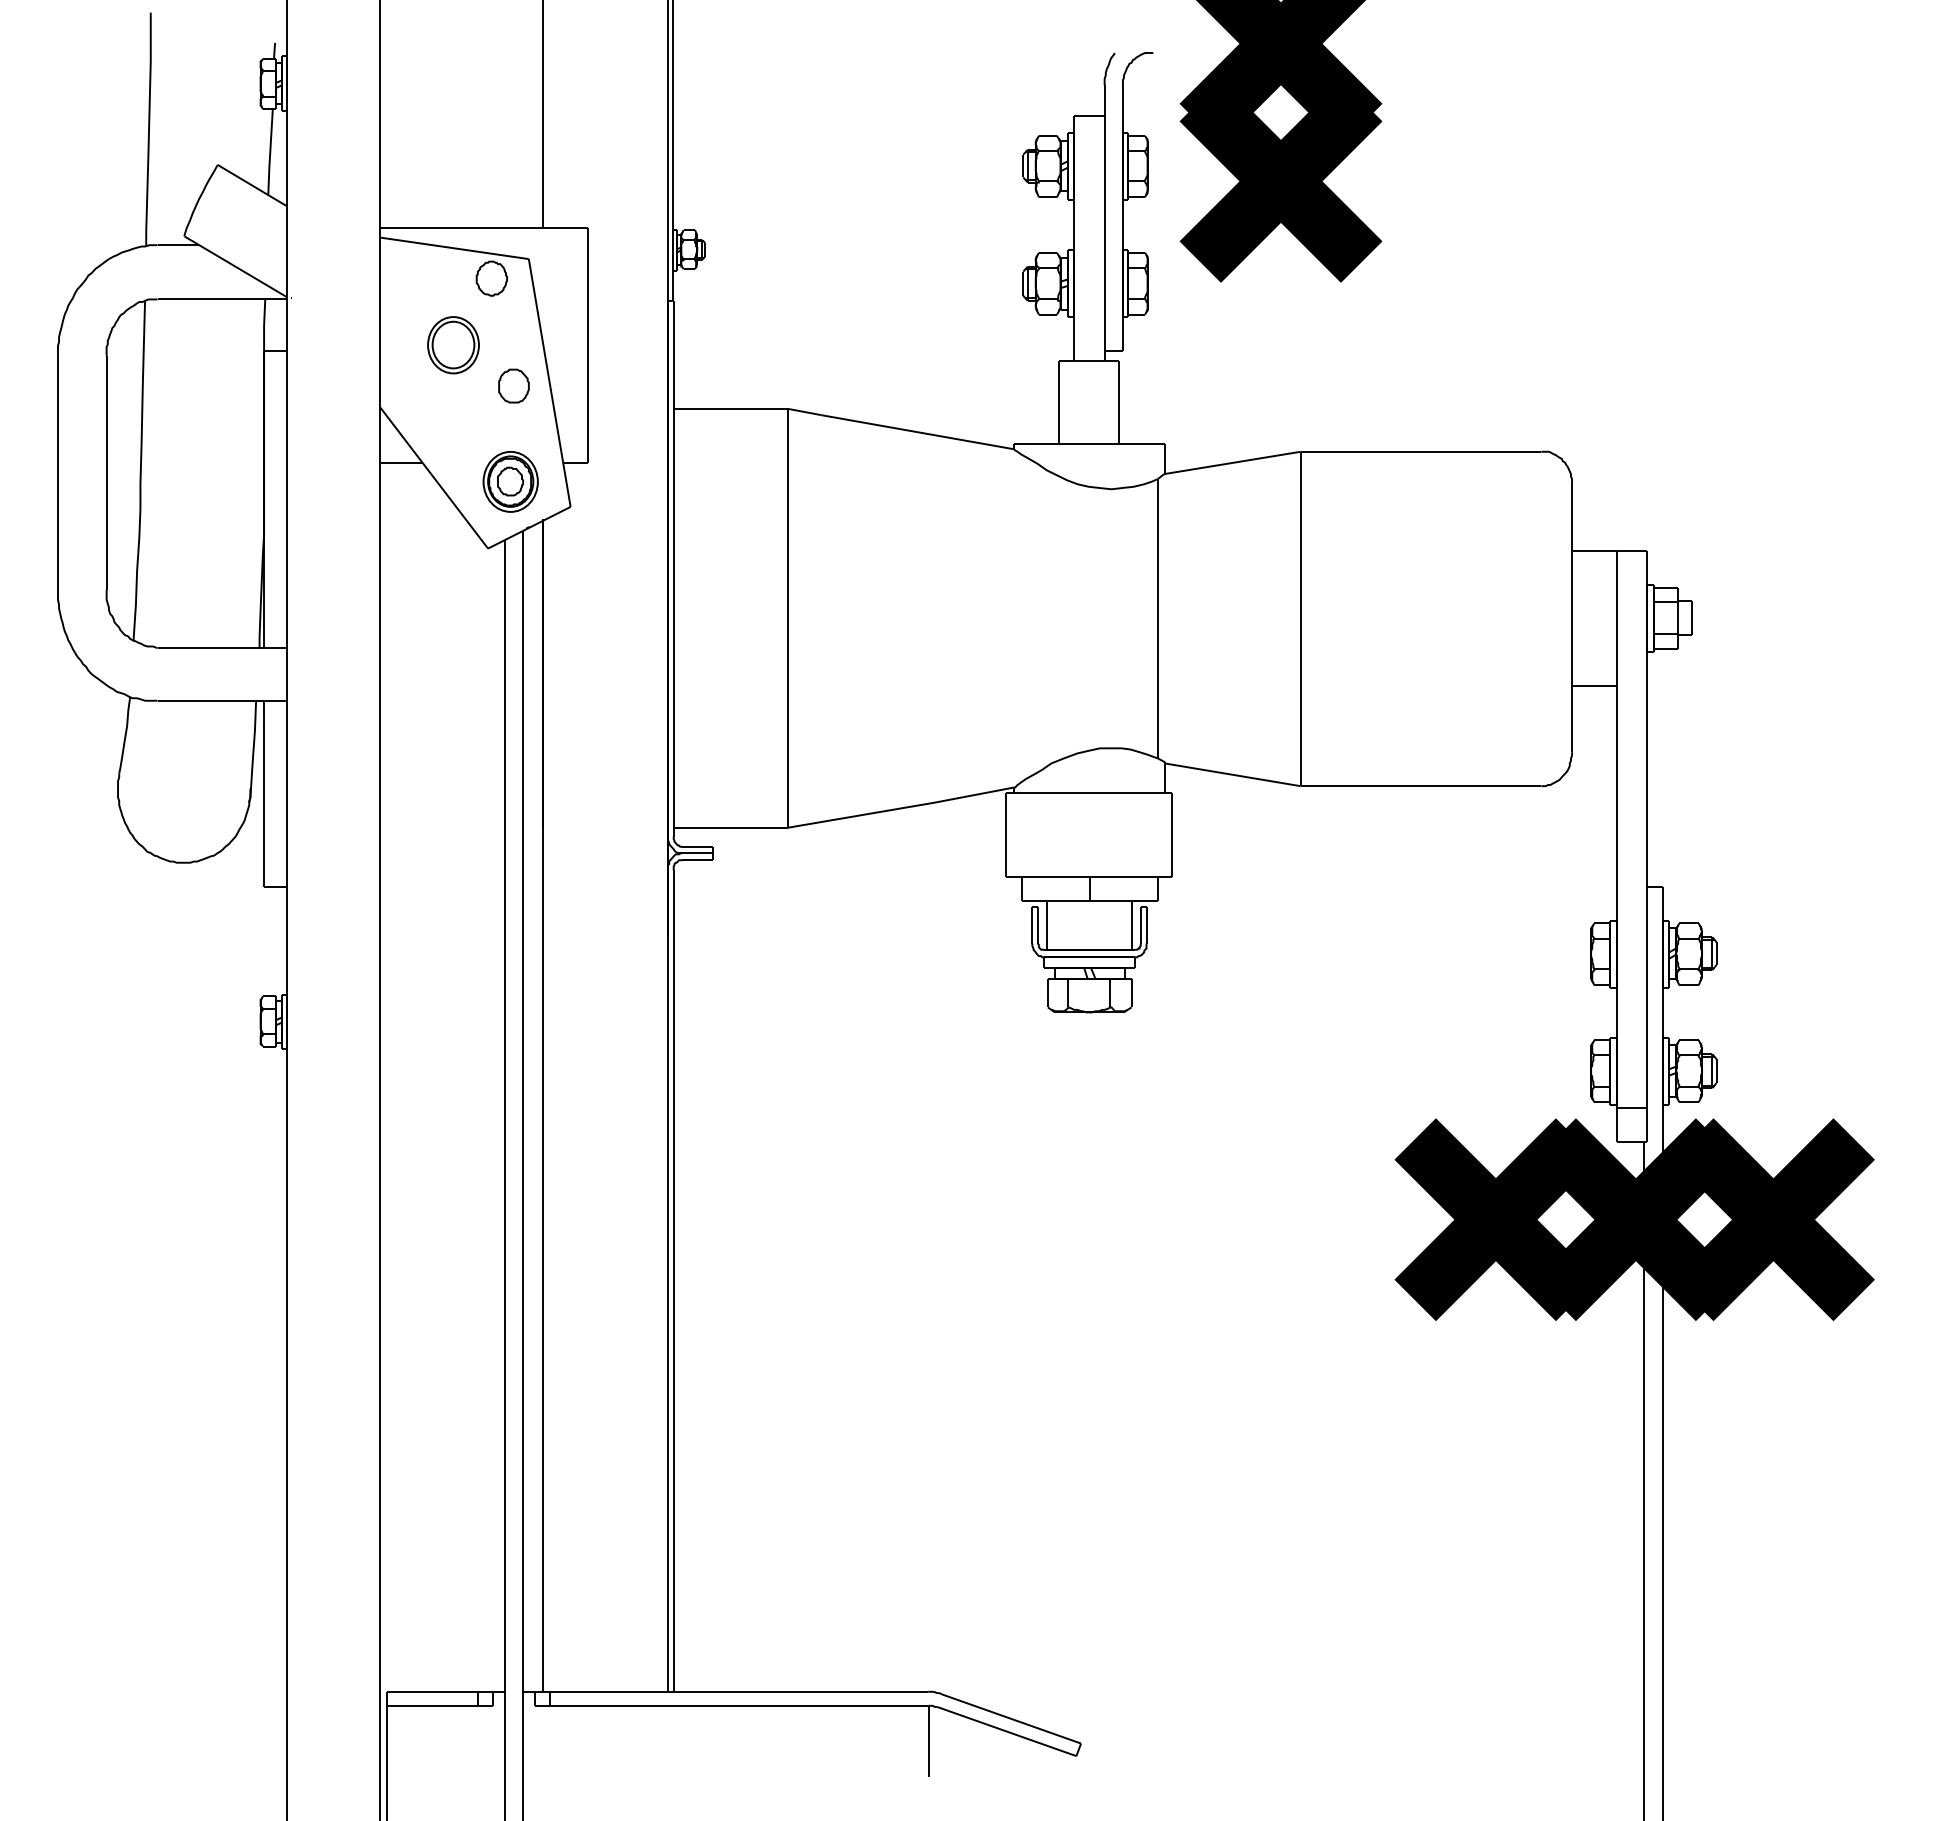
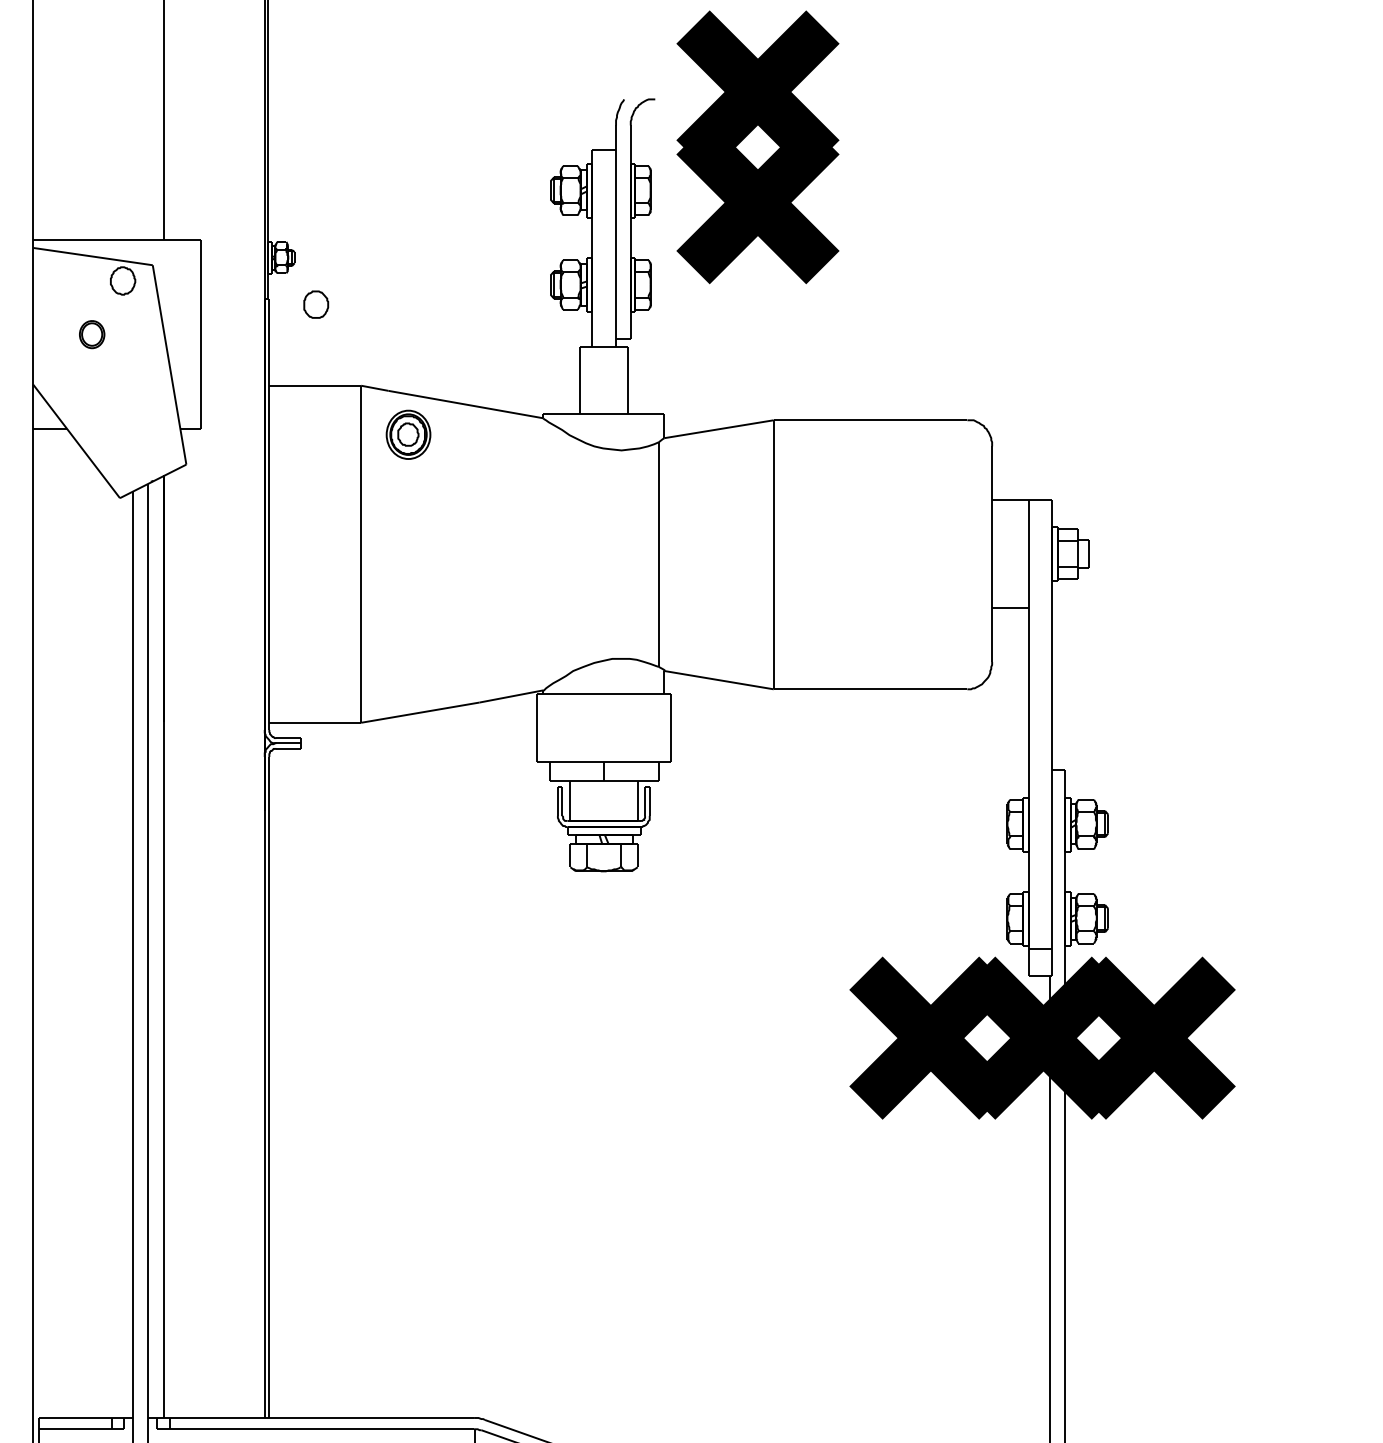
part: (453, 345) -> (92, 334), size x0.6
part: (513, 385) -> (315, 304), moved
part: (510, 481) -> (408, 434), moved

